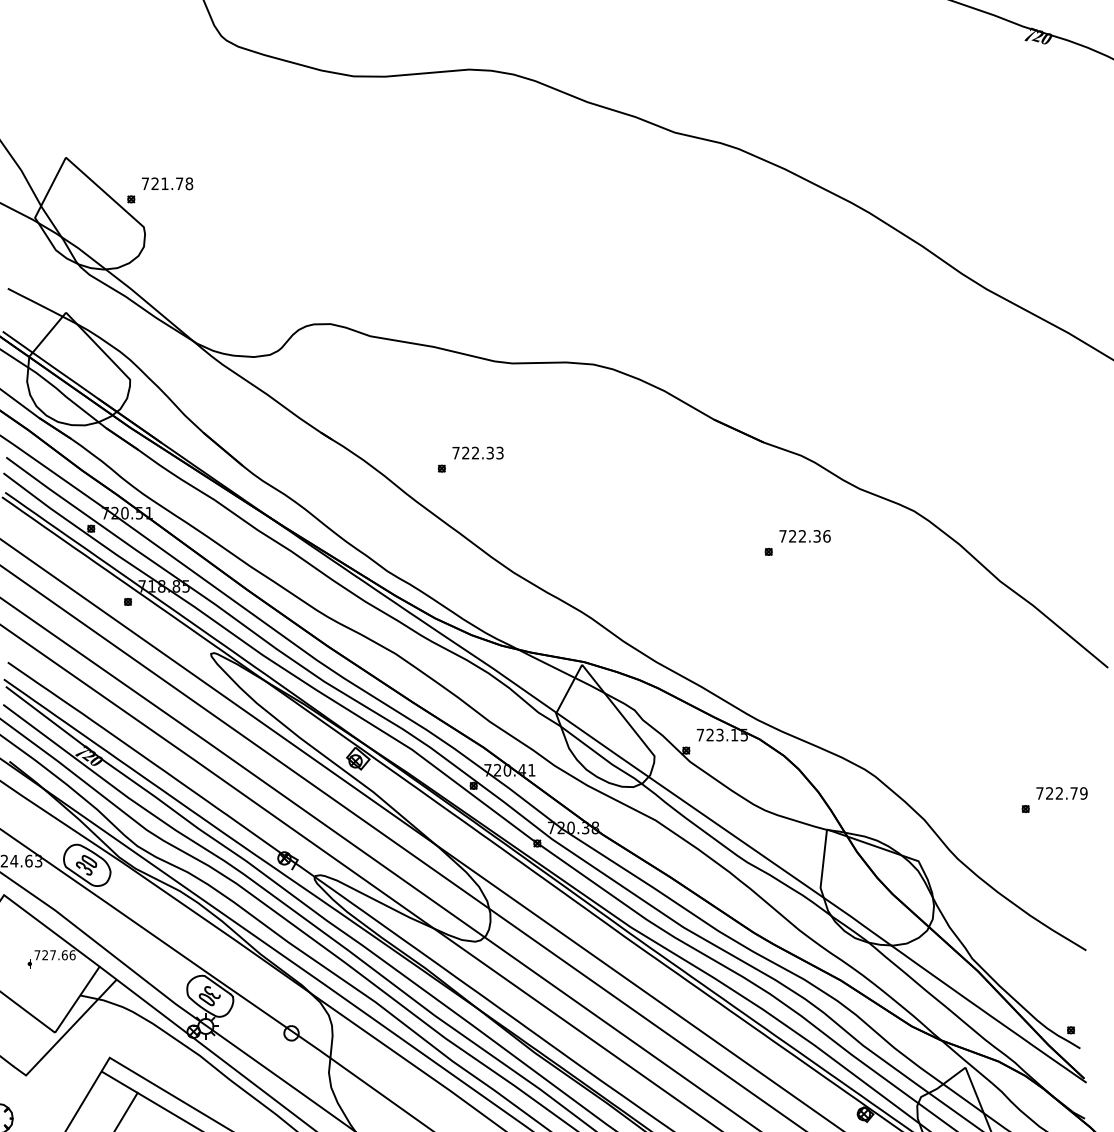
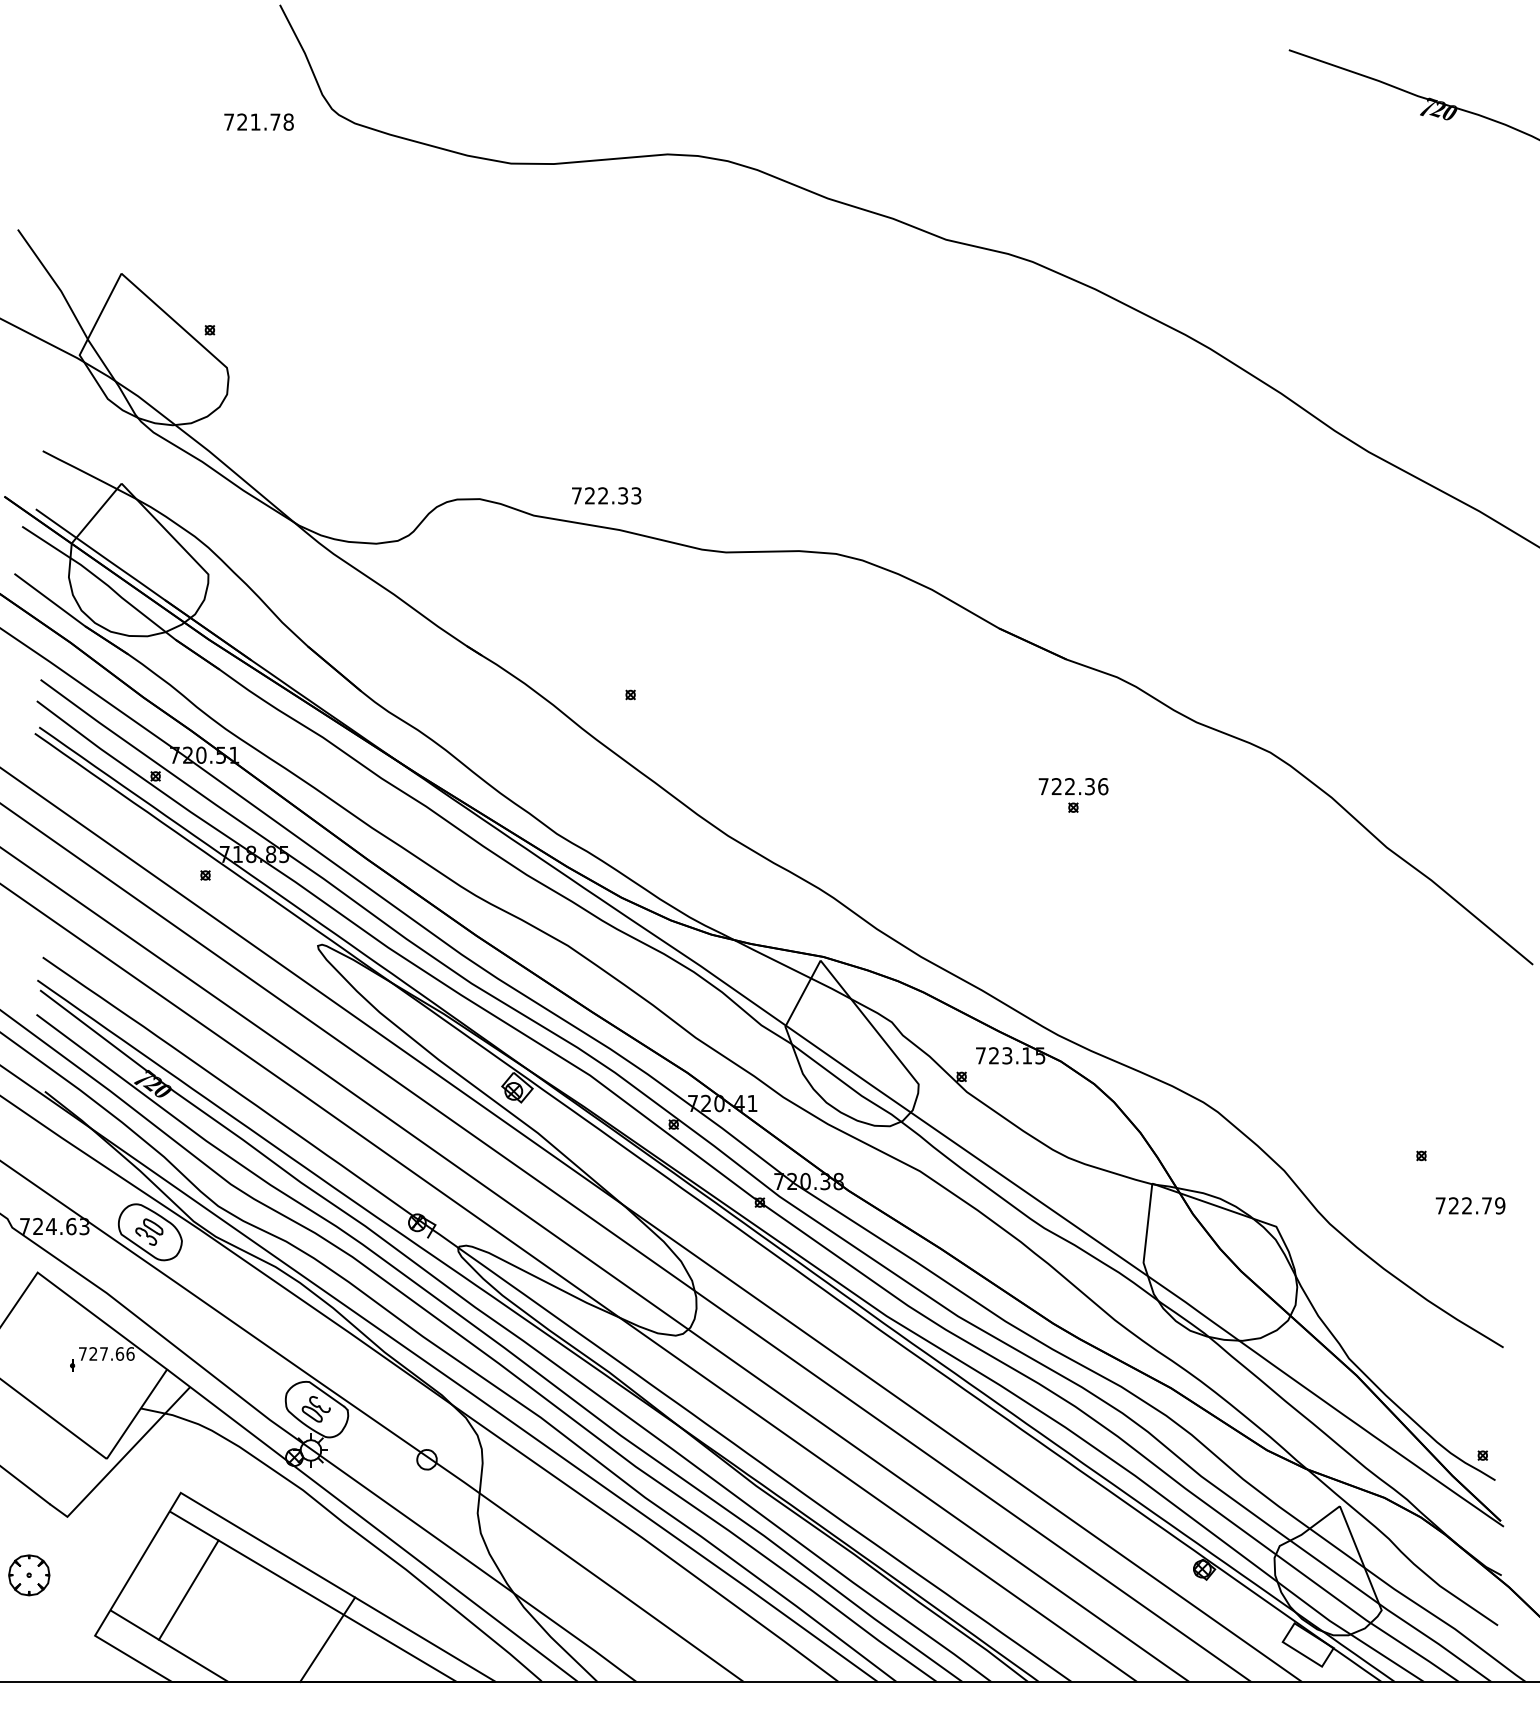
text: (167, 183) -> (258, 121), moved
text: (477, 452) -> (606, 495), moved
text: (805, 536) -> (1073, 786), moved
text: (1061, 793) -> (1470, 1205), moved

